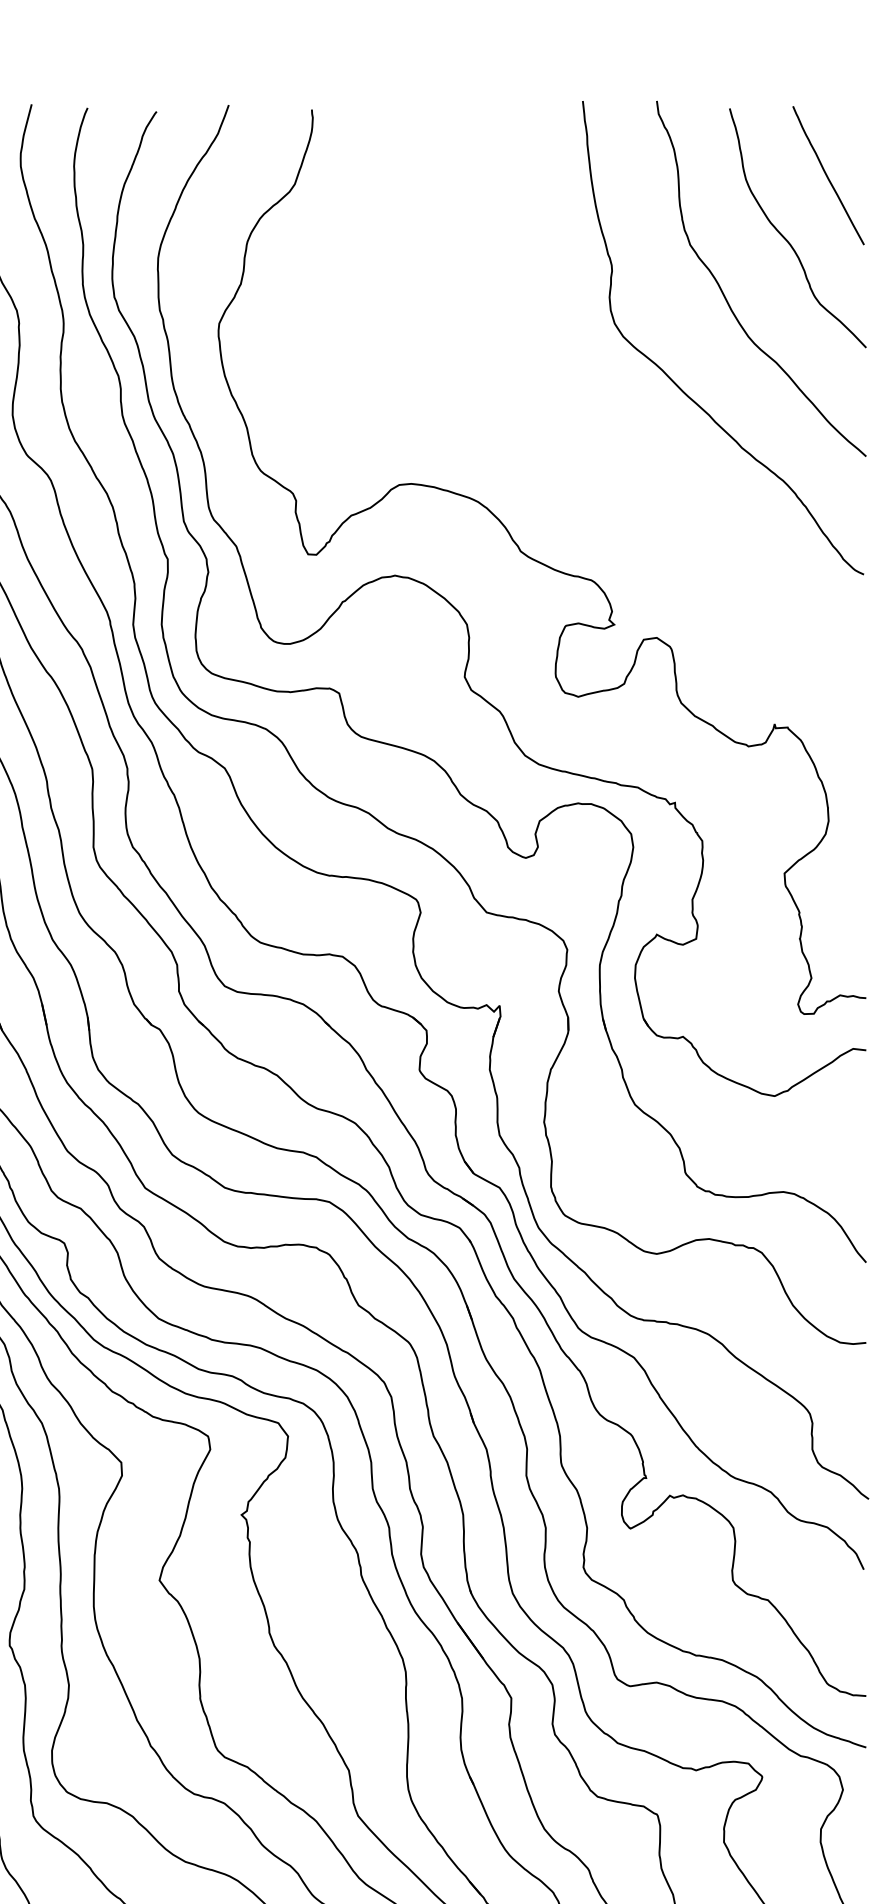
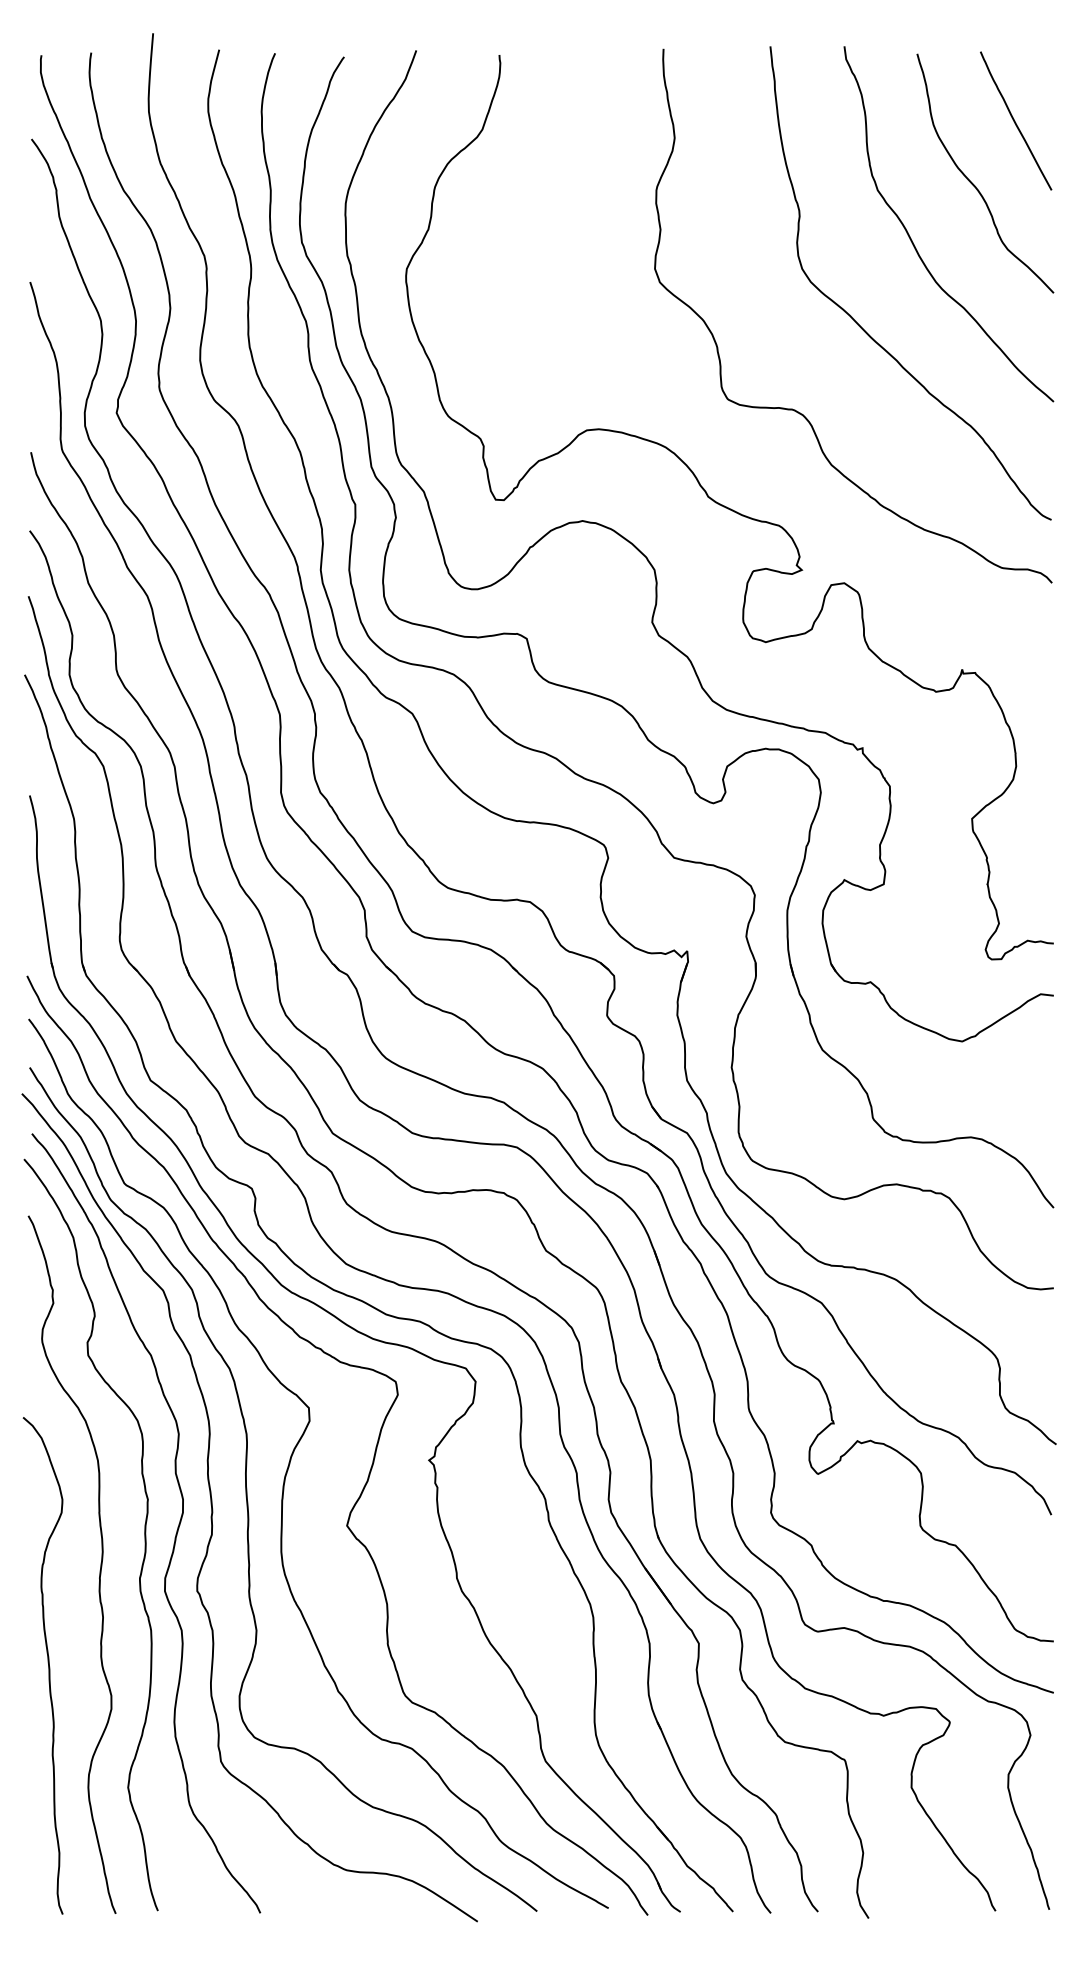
curve: (607, 464) -> (795, 409), added

